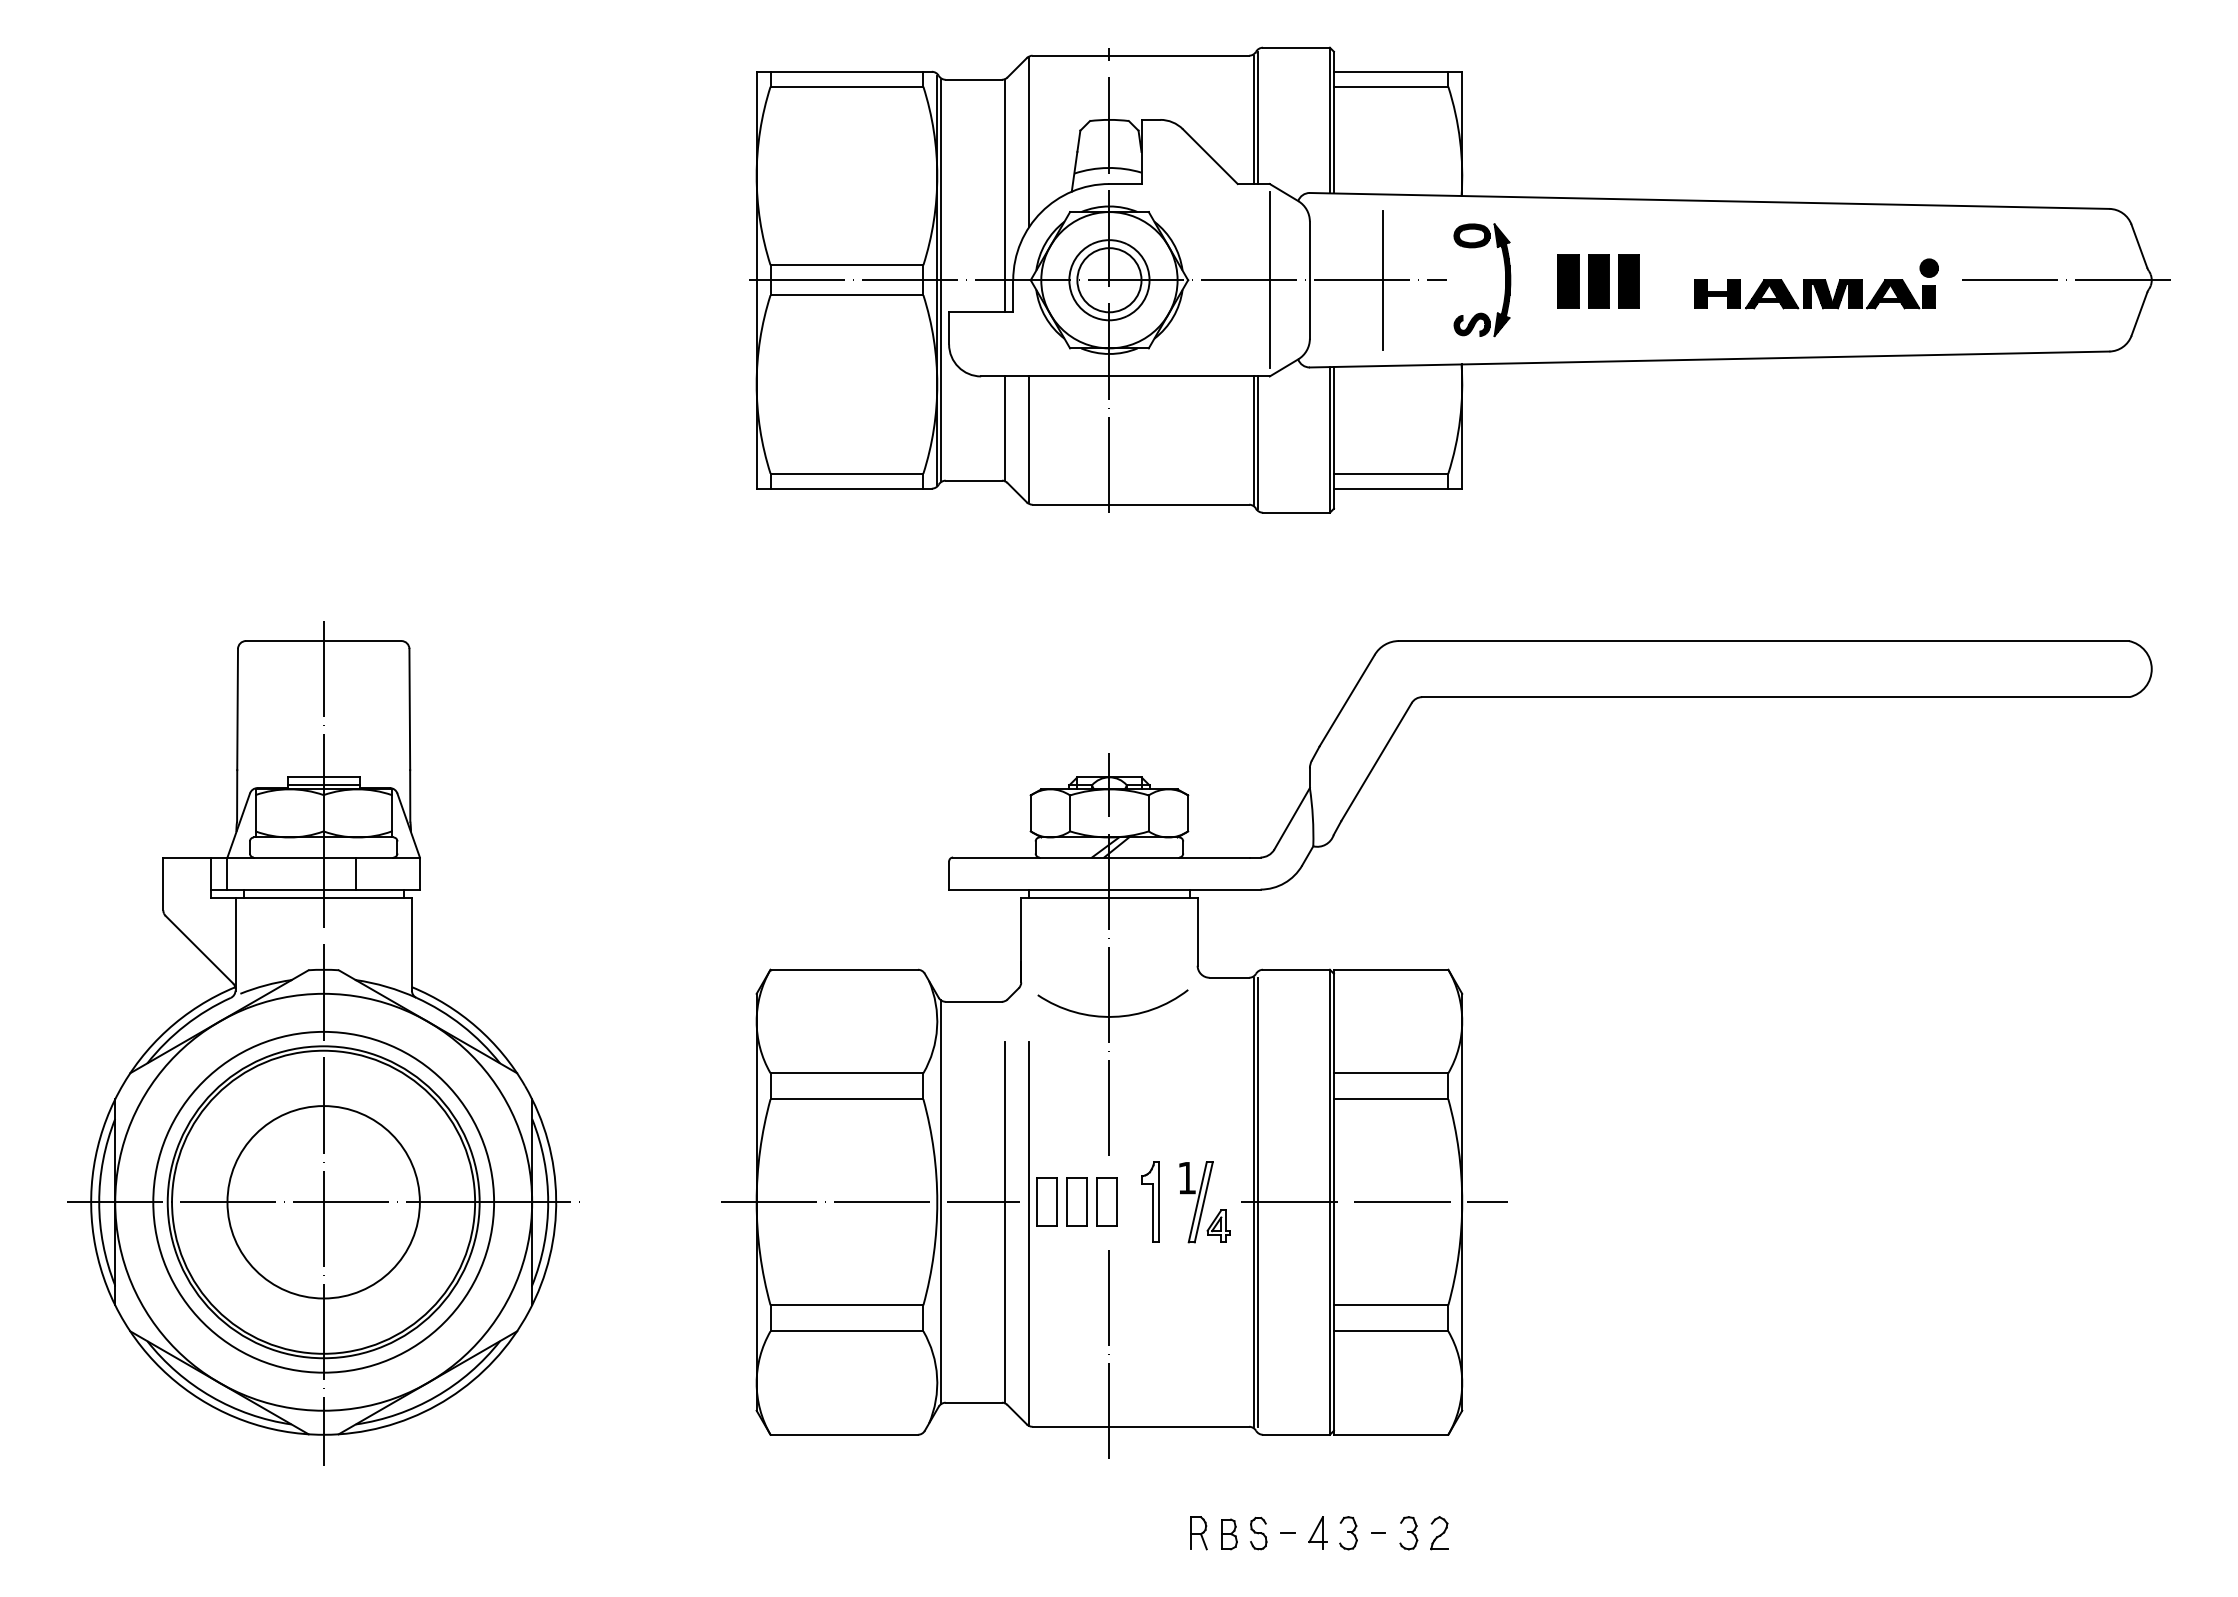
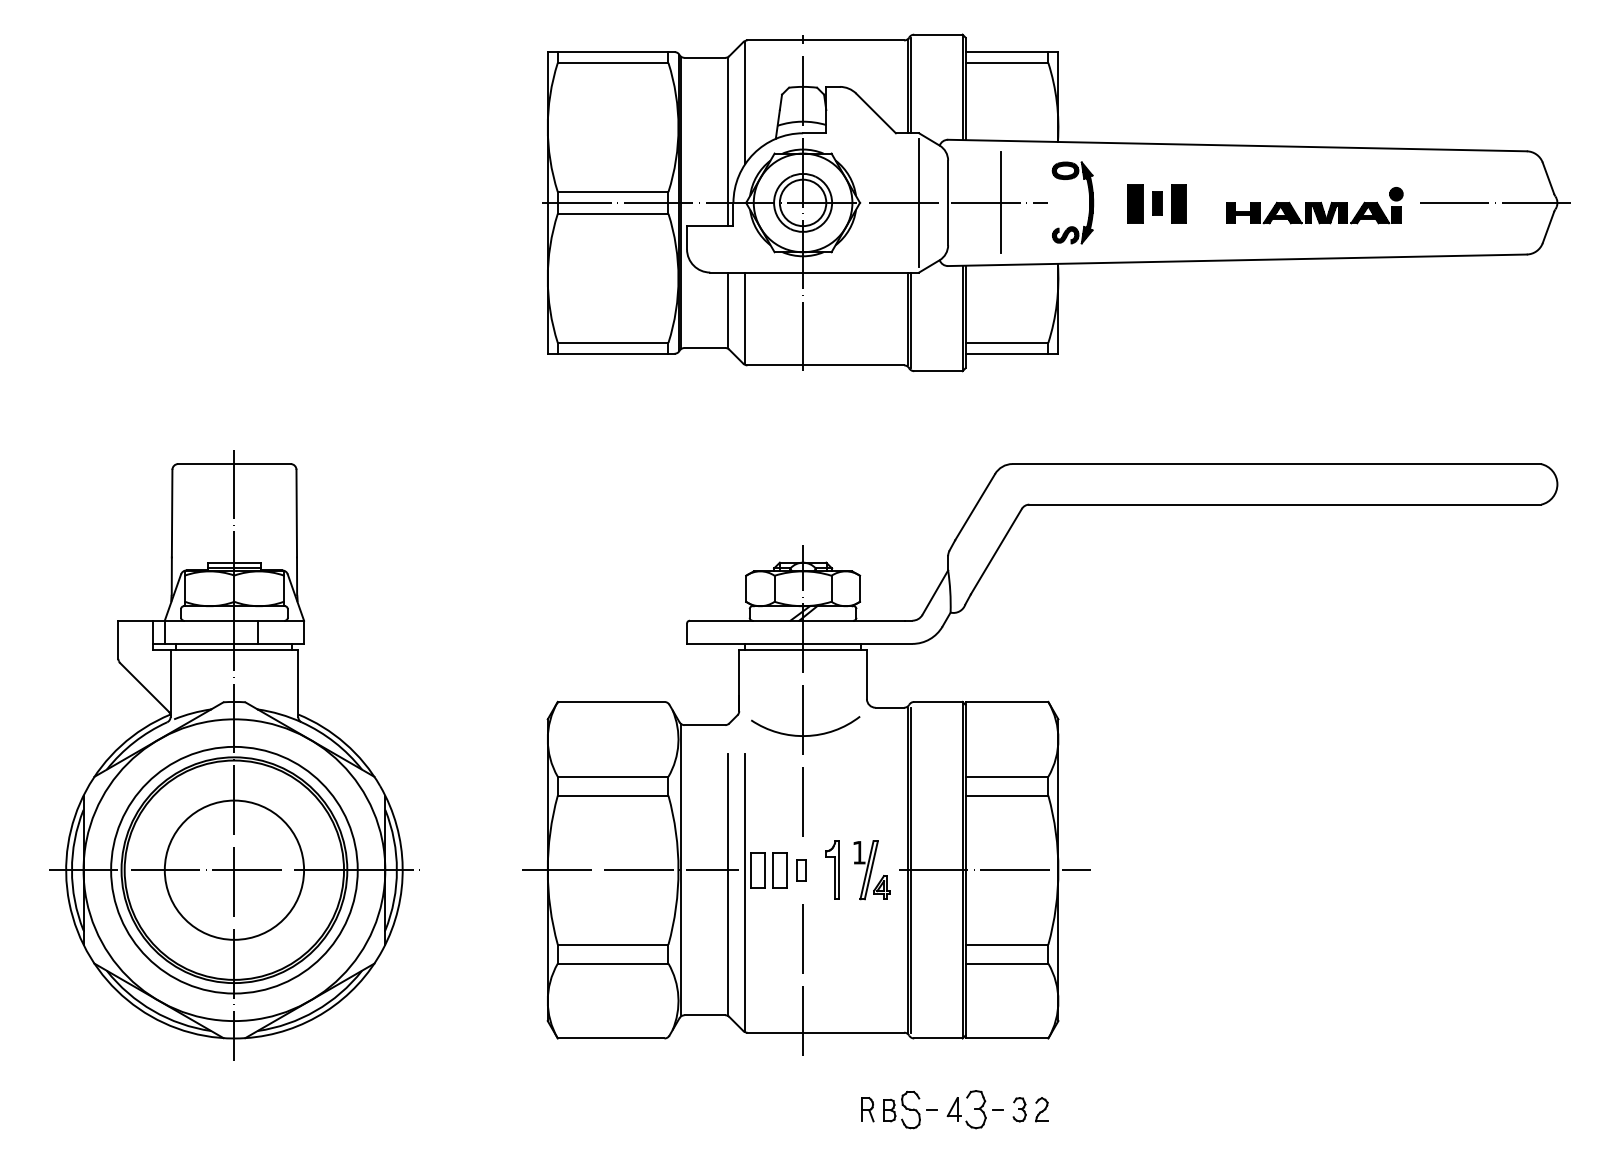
part: (1598, 281) -> (1157, 203), size x0.6
part: (1106, 1201) -> (800, 869), size x0.6
part: (1258, 1533) -> (910, 1109), size x1.6
part: (1348, 1533) -> (976, 1109), size x1.6

